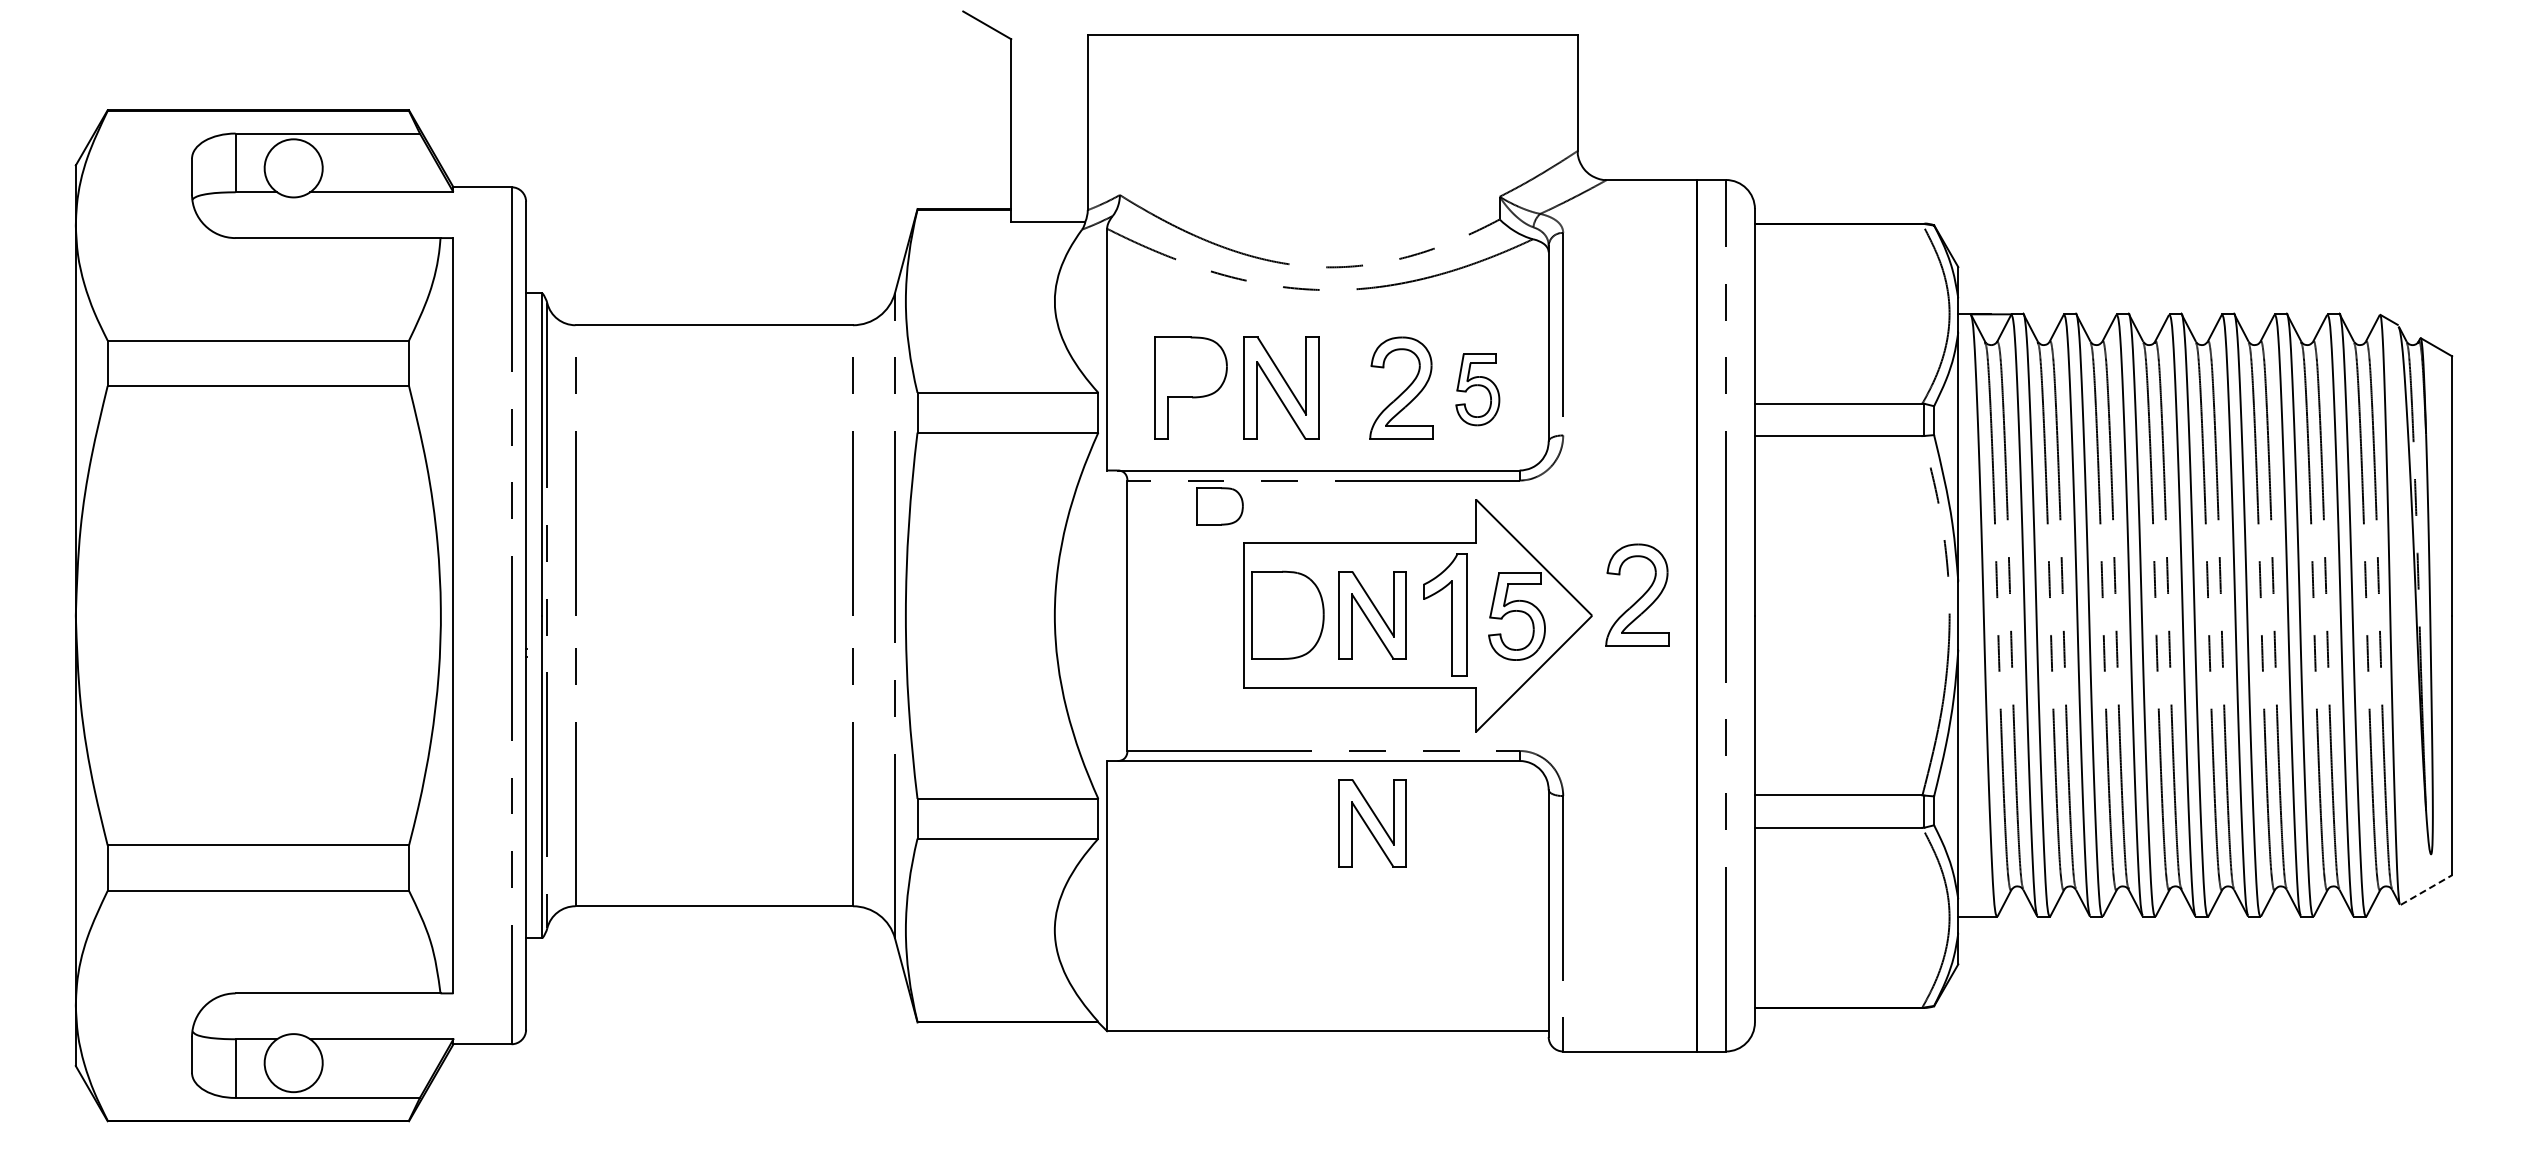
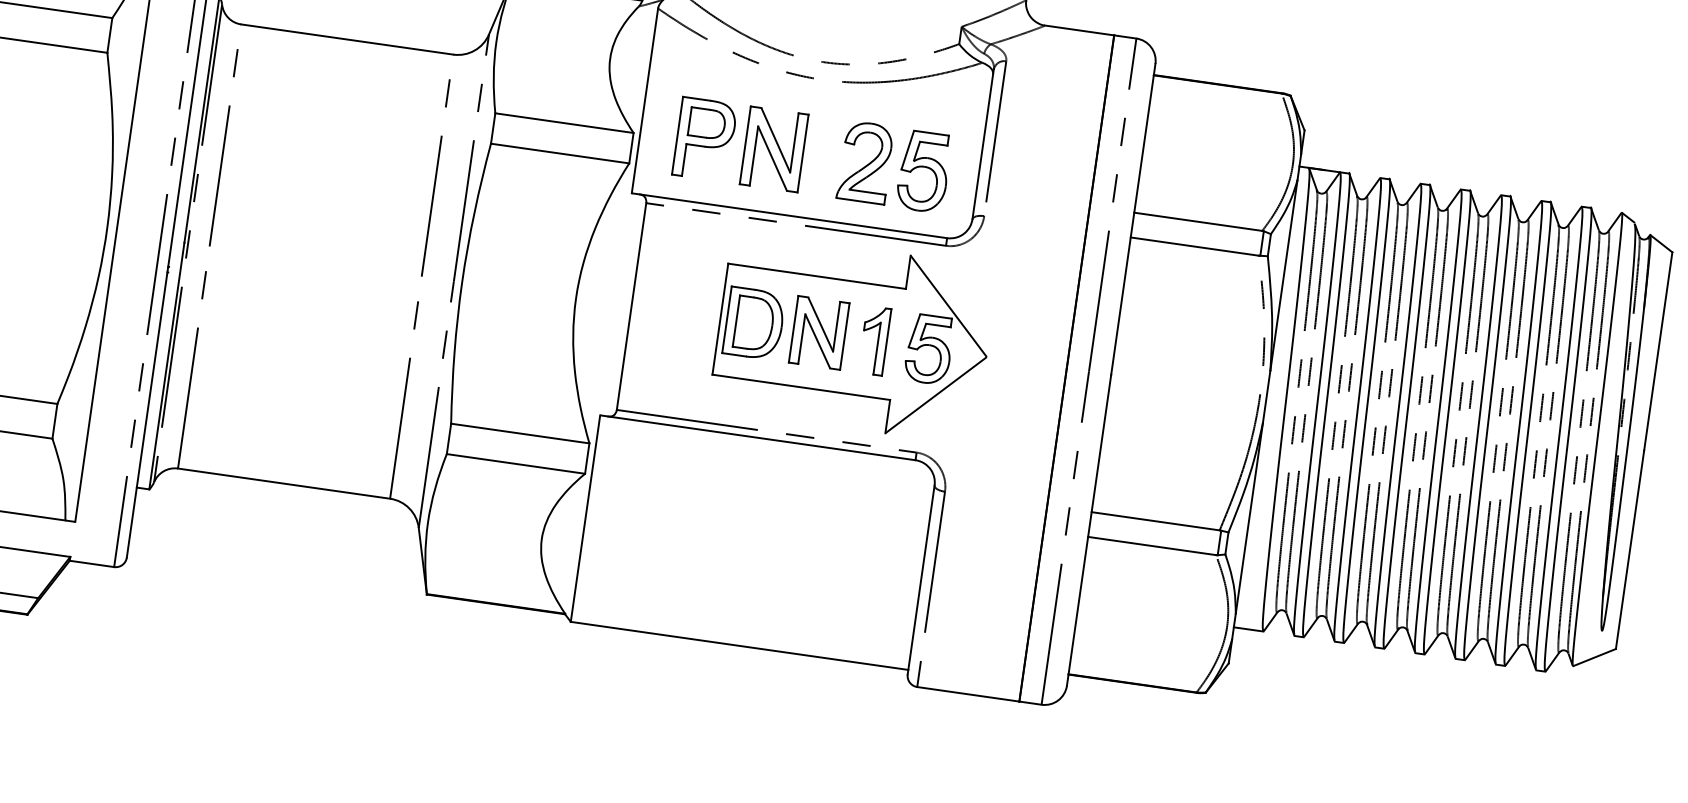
part: (1477, 389) -> (923, 171), size x1.43
part: (1219, 506) -> (706, 123), moved
part: (1637, 594) -> (1023, 345), removed
part: (1288, 614) -> (754, 323), added
part: (1445, 615) -> (874, 340), size x0.71
part: (1372, 823) -> (796, 492), removed
line: (2426, 890) -> (1594, 657), dashed -> solid

